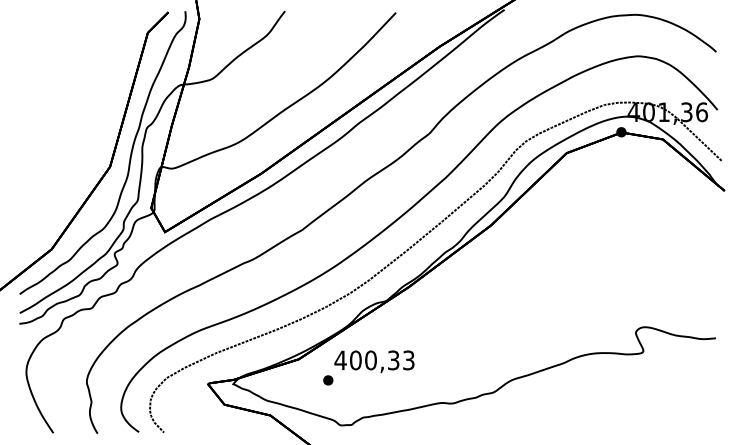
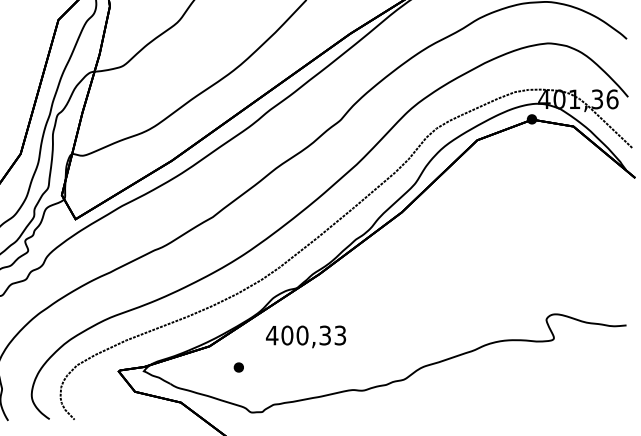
text: (374, 361) -> (306, 336), moved

